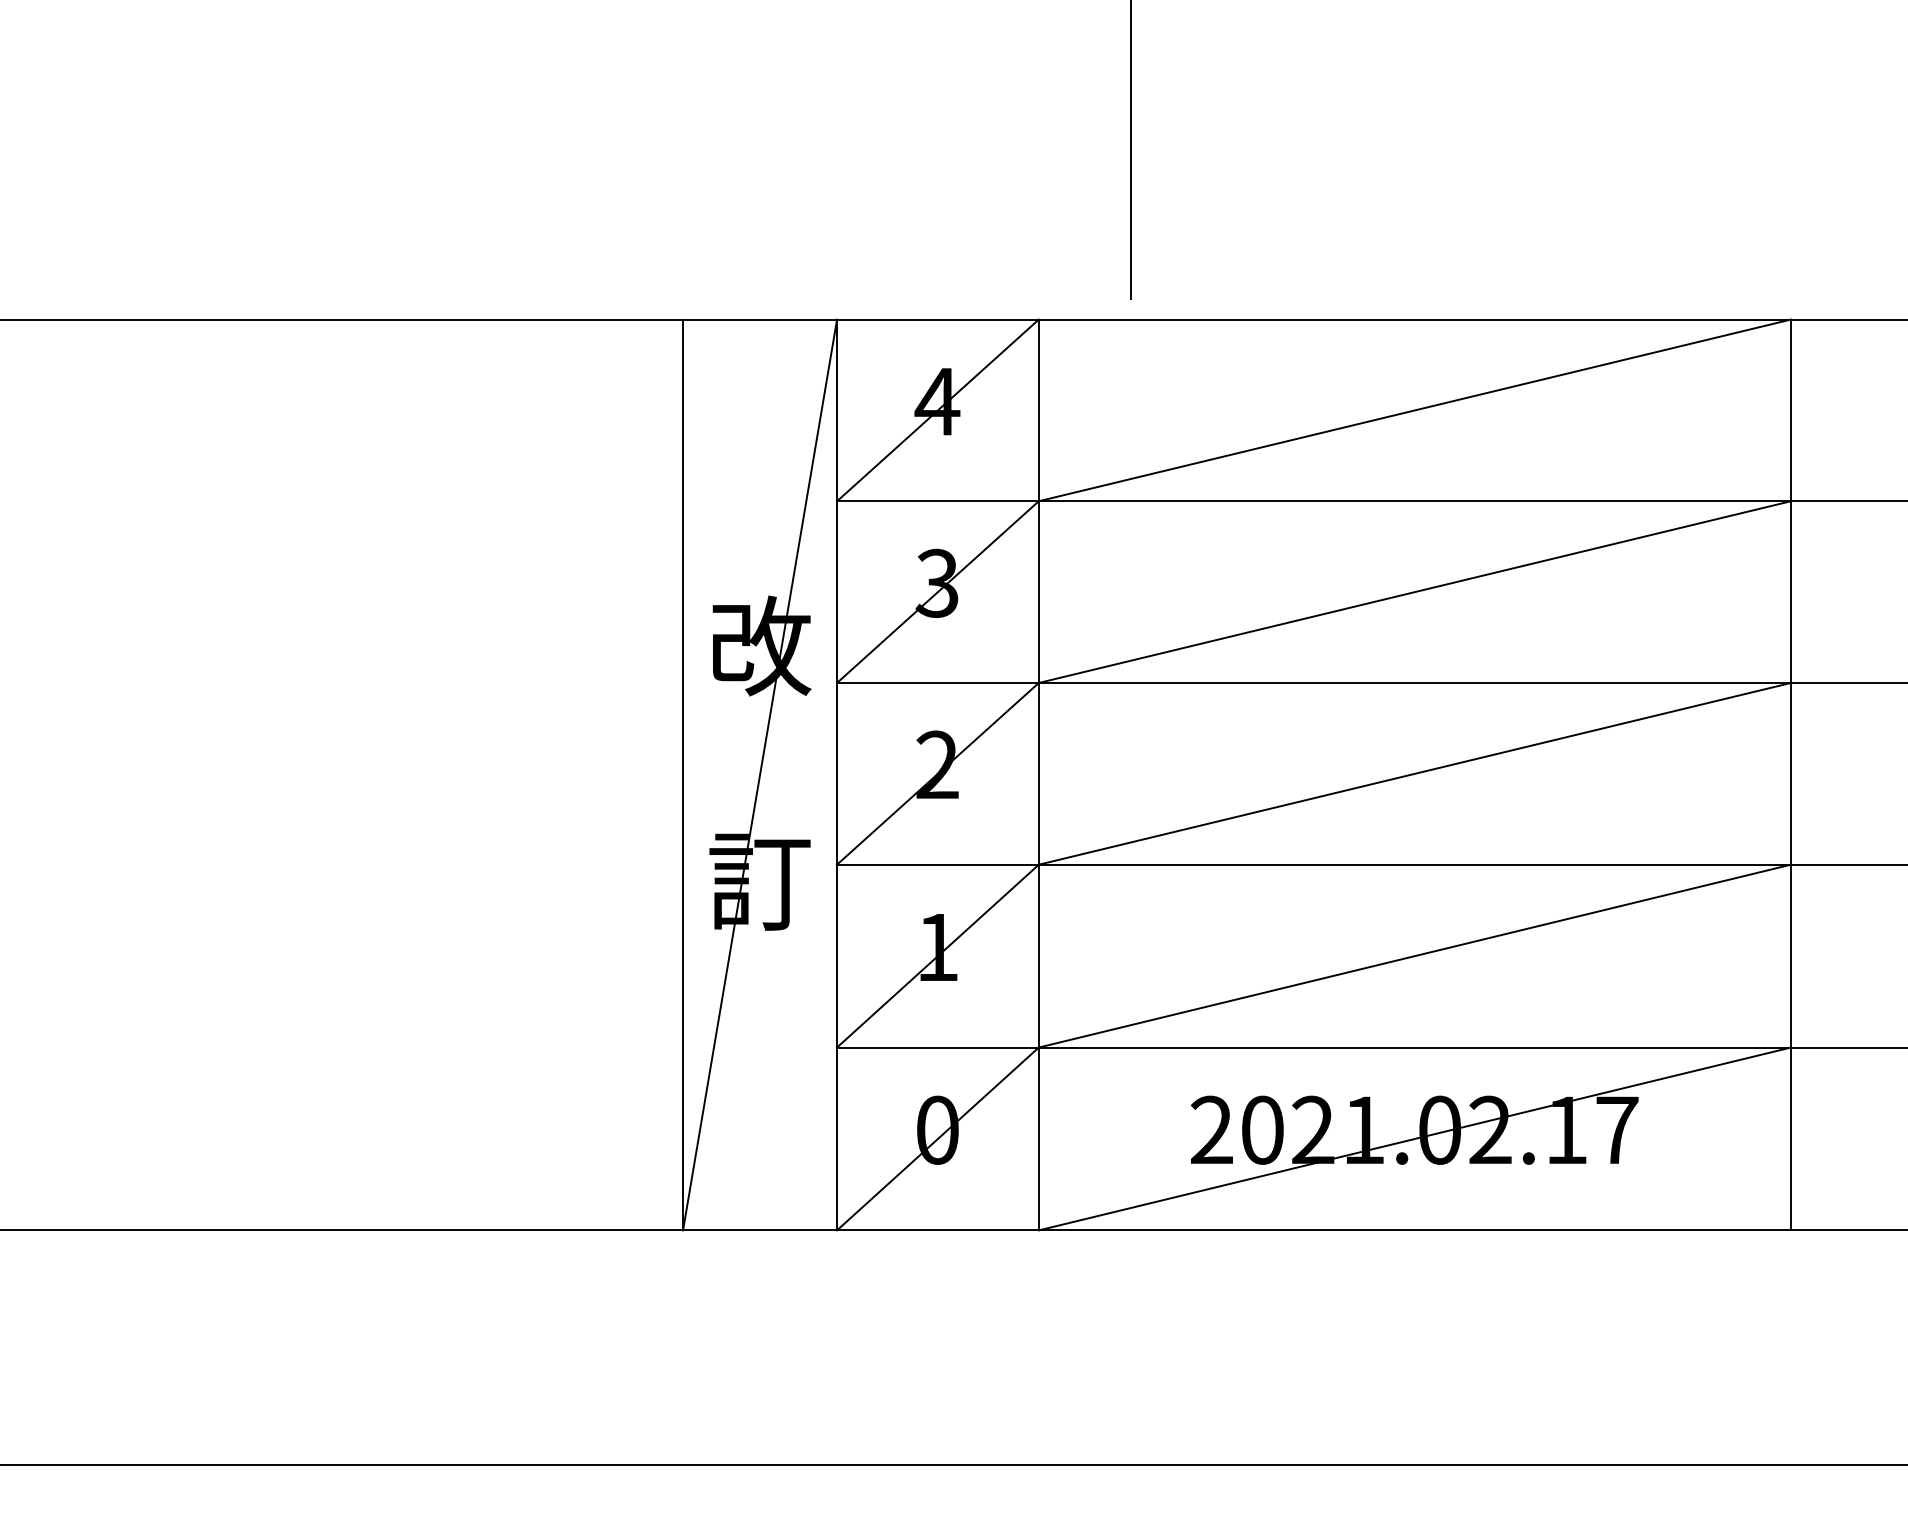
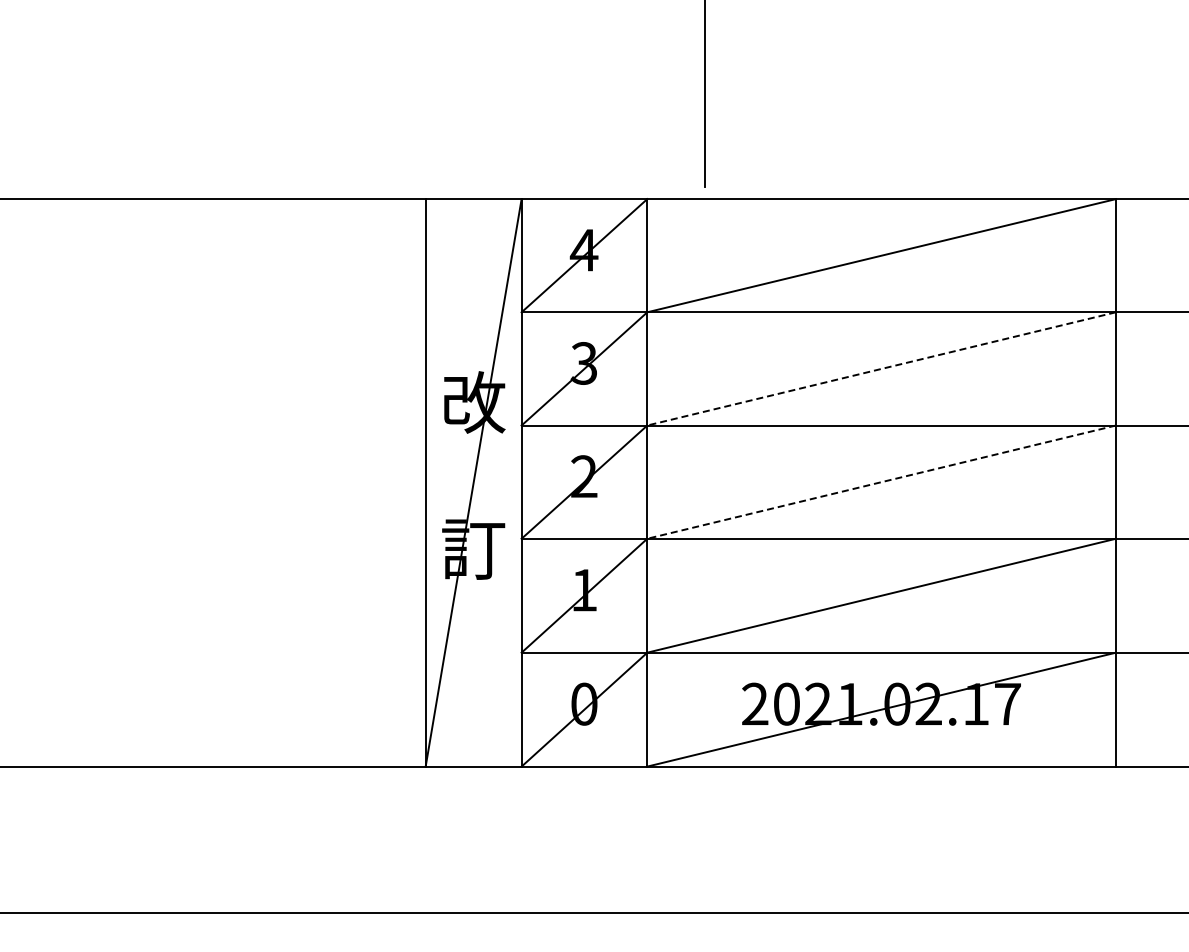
line: (1414, 593) -> (881, 369), solid -> dashed
line: (1414, 774) -> (881, 482), solid -> dashed

